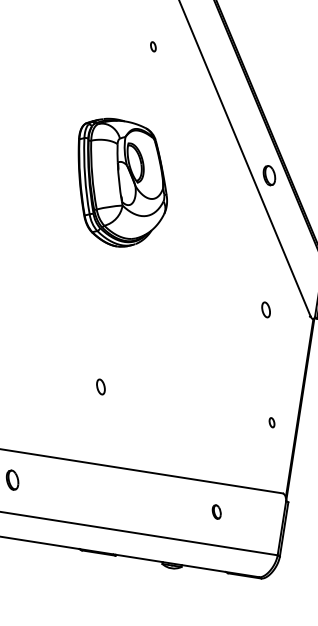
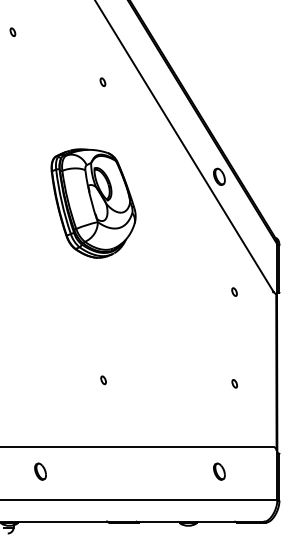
part: (266, 309) -> (234, 291), size x0.62
part: (100, 387) -> (103, 380), size x0.62
part: (271, 422) -> (234, 383), moved
part: (216, 511) -> (219, 471), size x1.43

